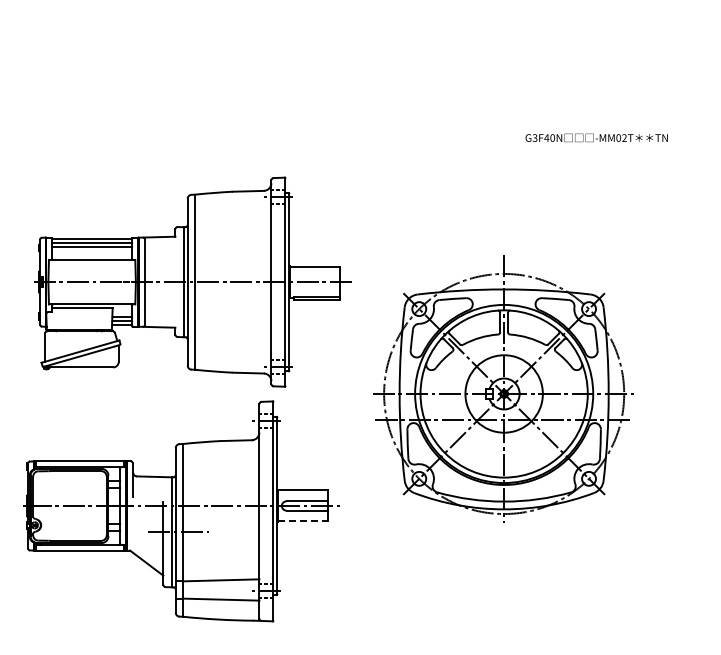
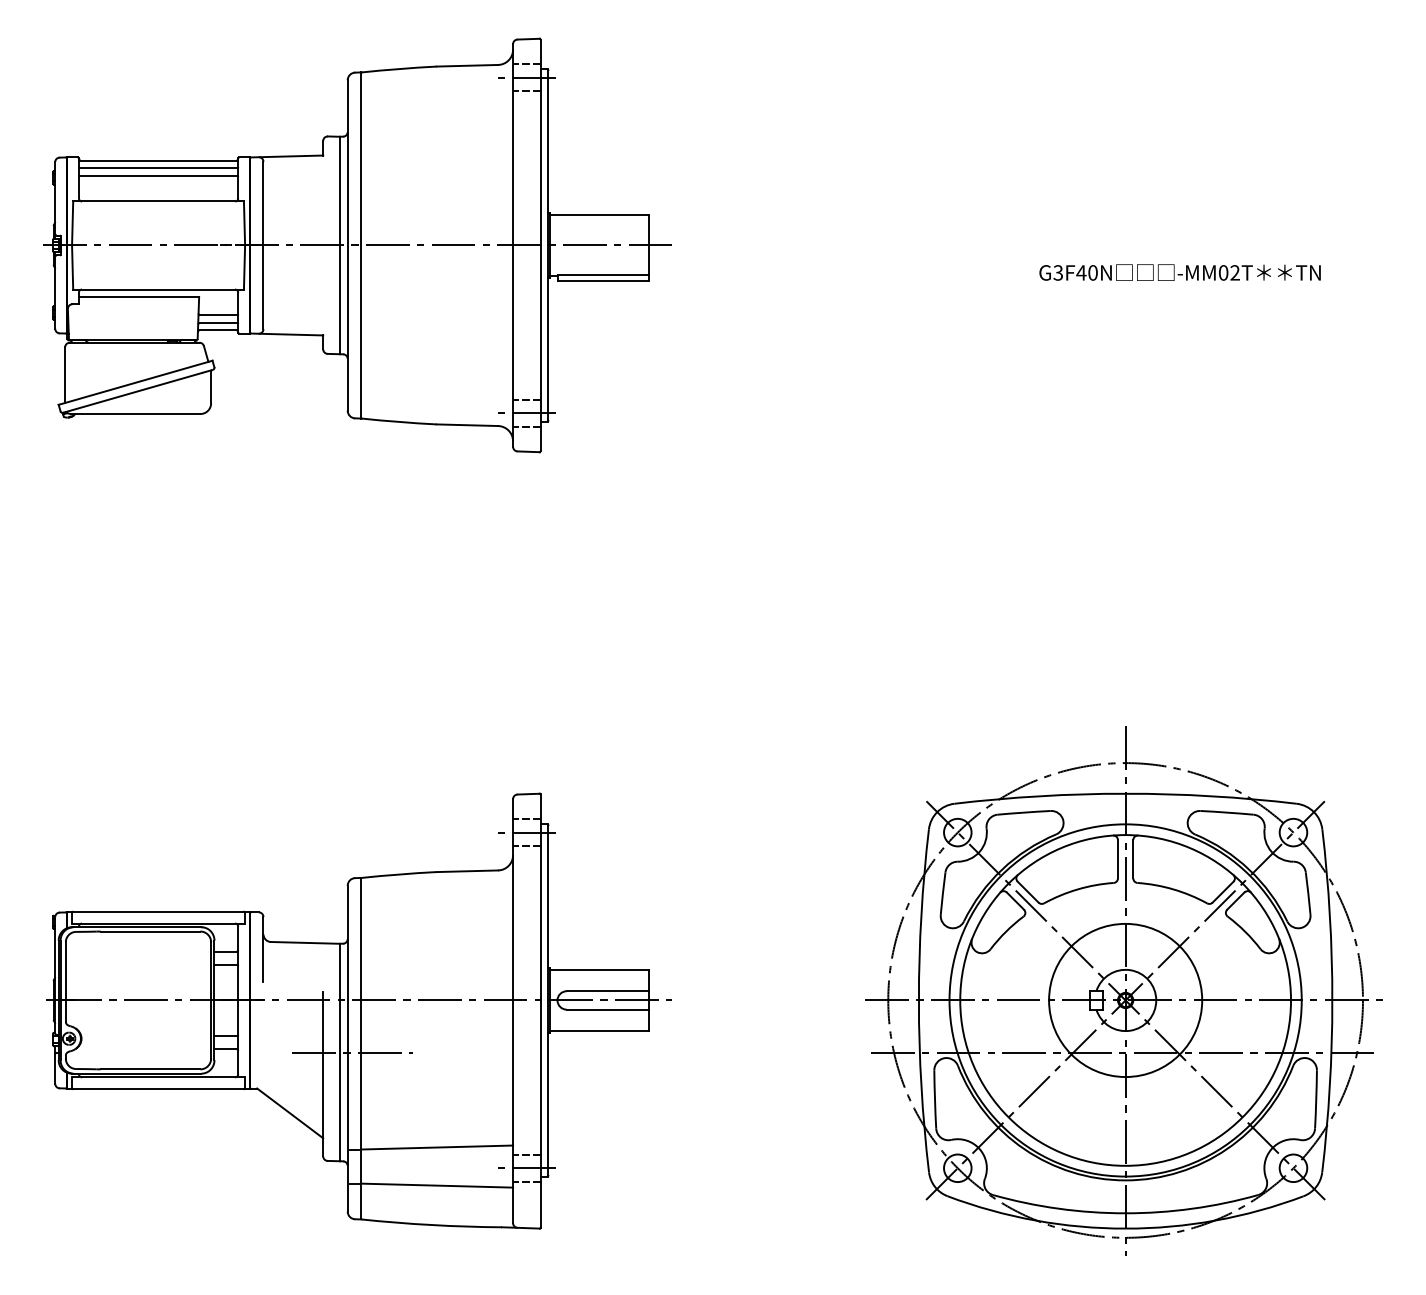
part: (192, 281) -> (357, 244), moved
part: (503, 388) -> (1124, 989), moved
line: (303, 521) -> (600, 1031), dashed -> solid

